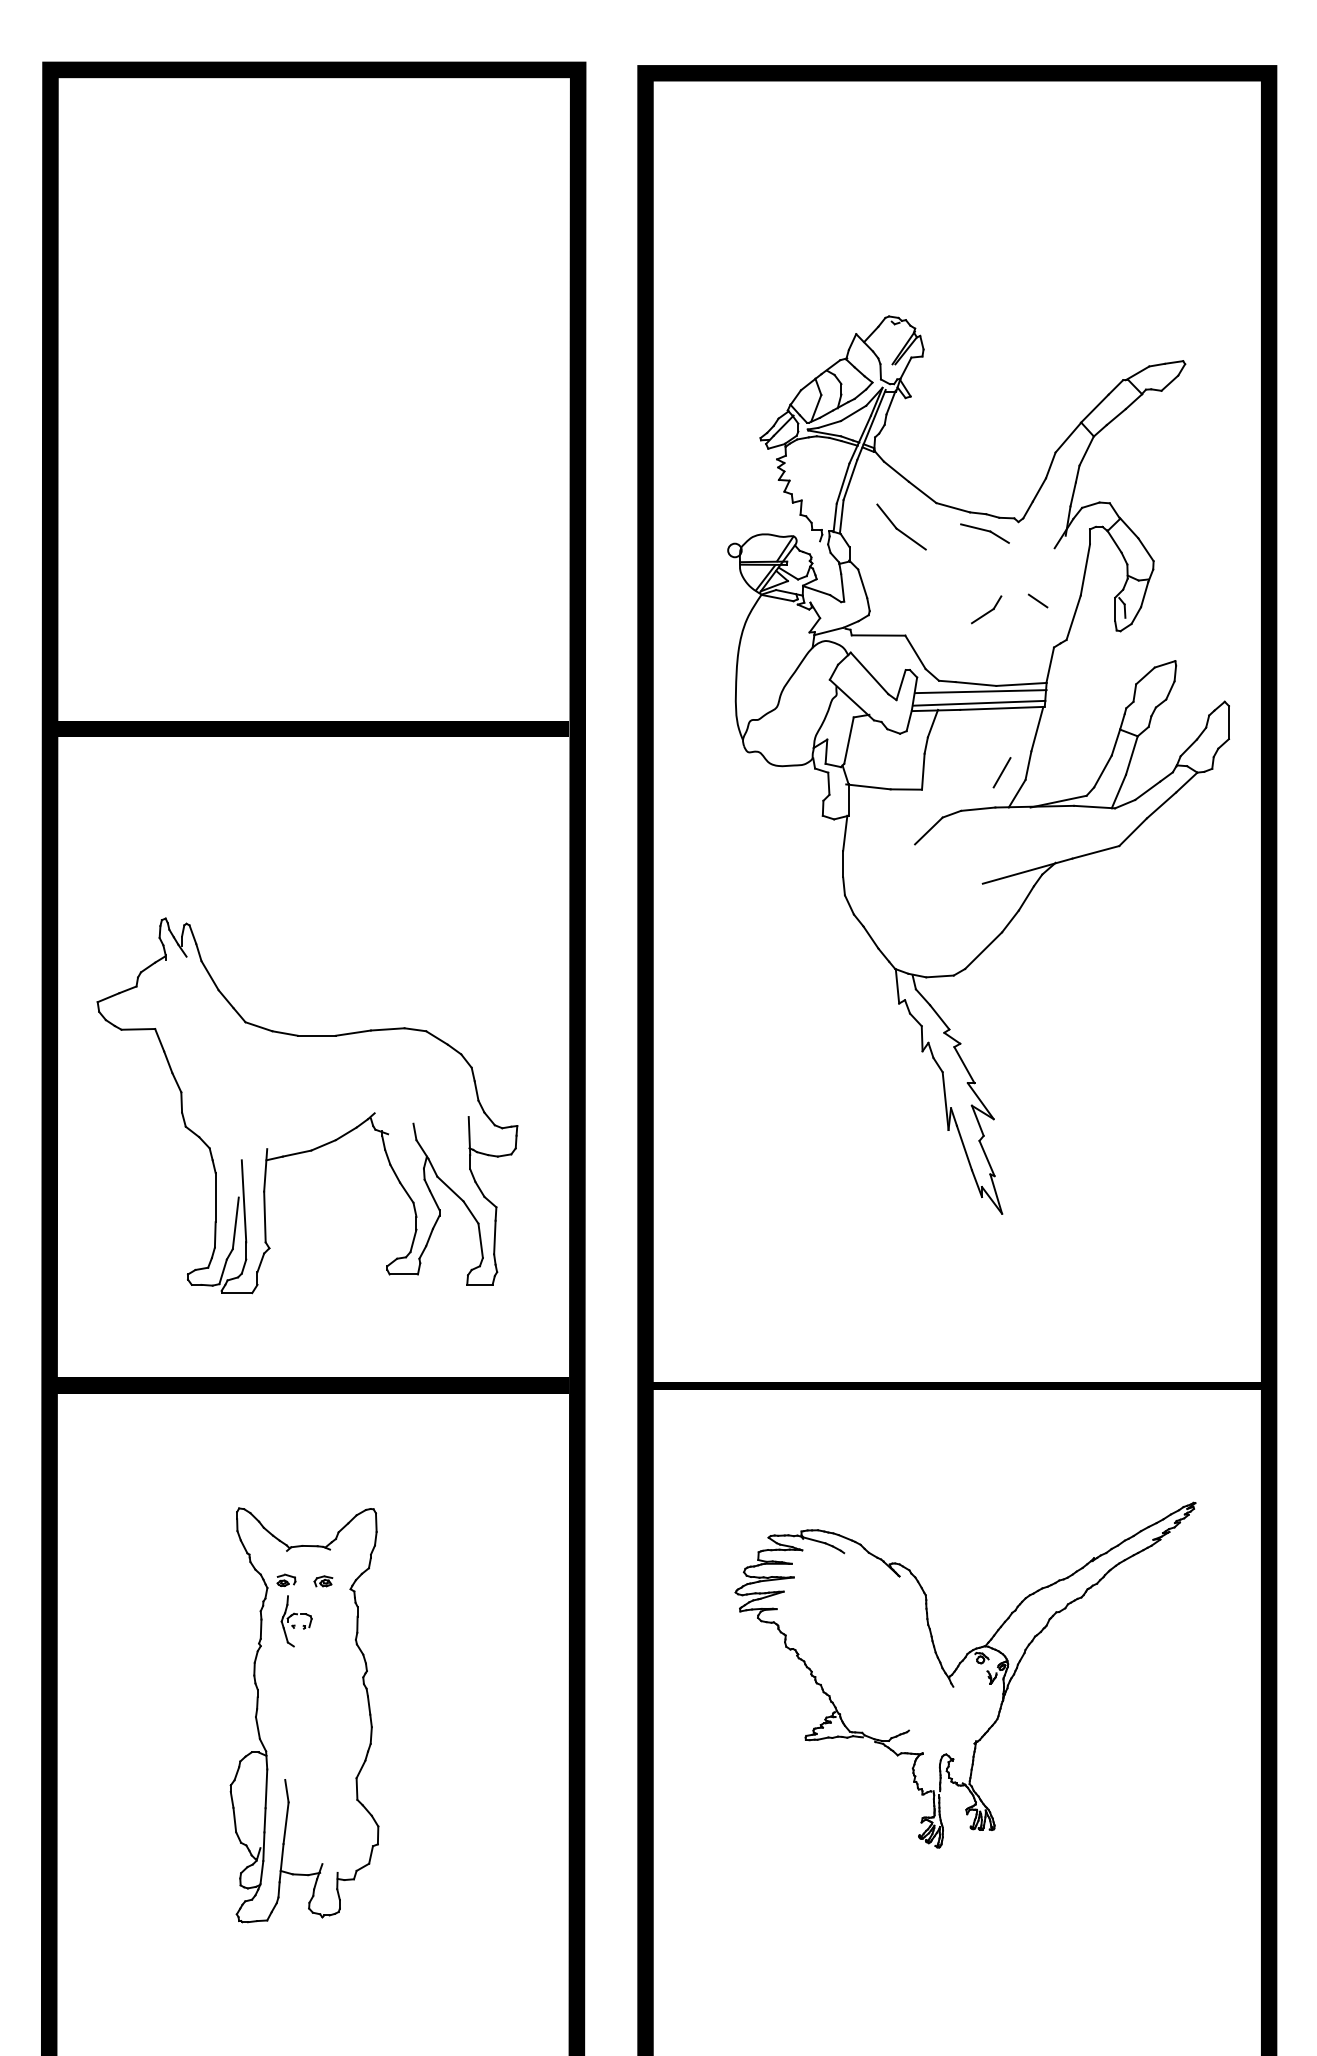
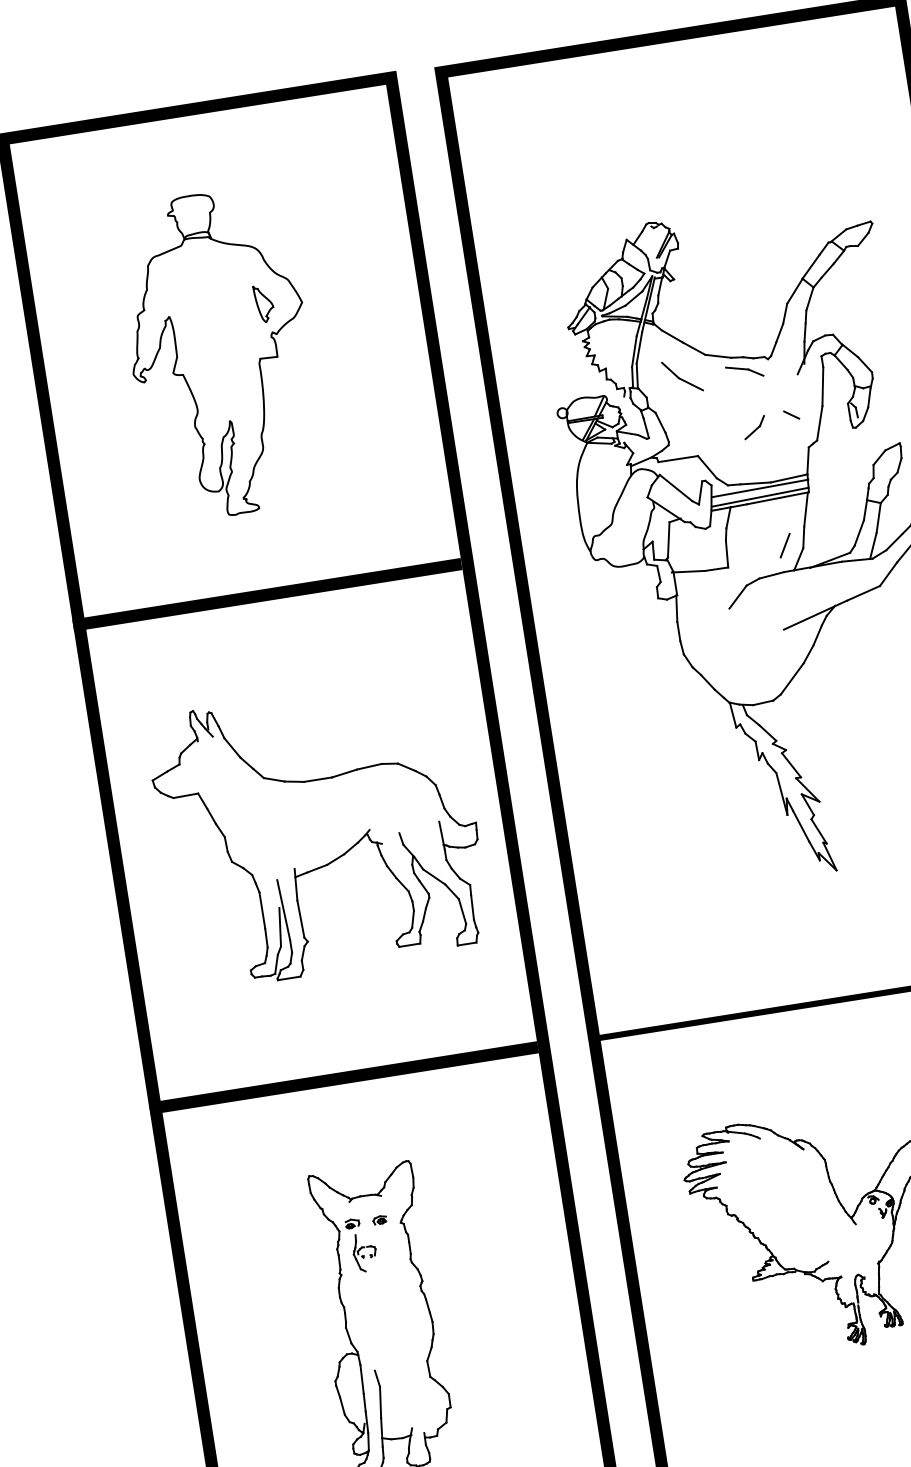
part: (293, 400) -> (220, 354), added
part: (322, 1144) -> (334, 859), moved

